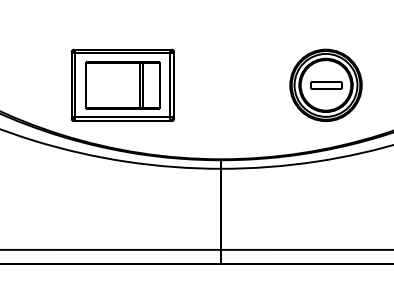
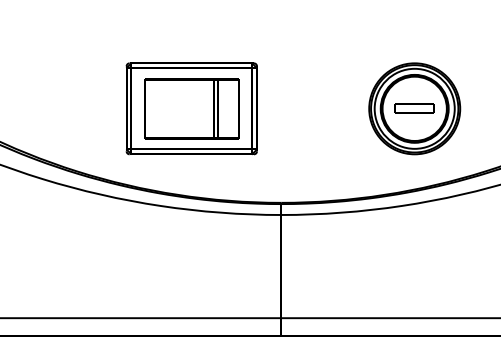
part: (122, 84) -> (191, 107), moved

